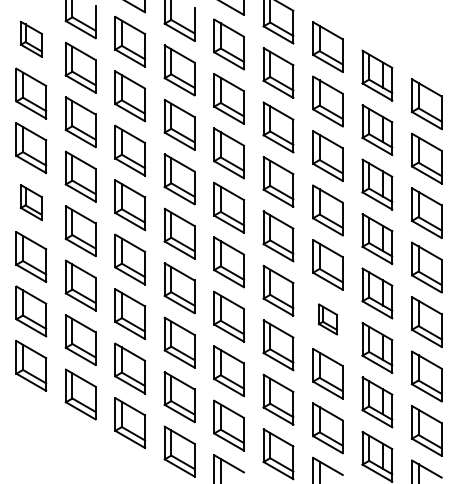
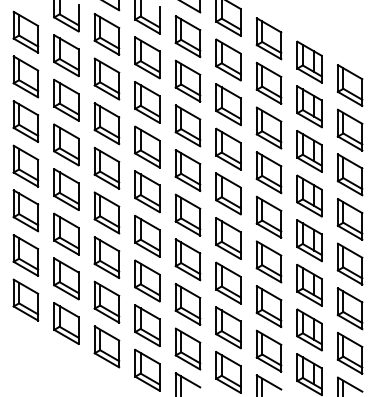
part: (31, 39) -> (26, 32), size x1.43
part: (31, 202) -> (26, 166), size x1.43
part: (327, 319) -> (268, 262), size x1.67

